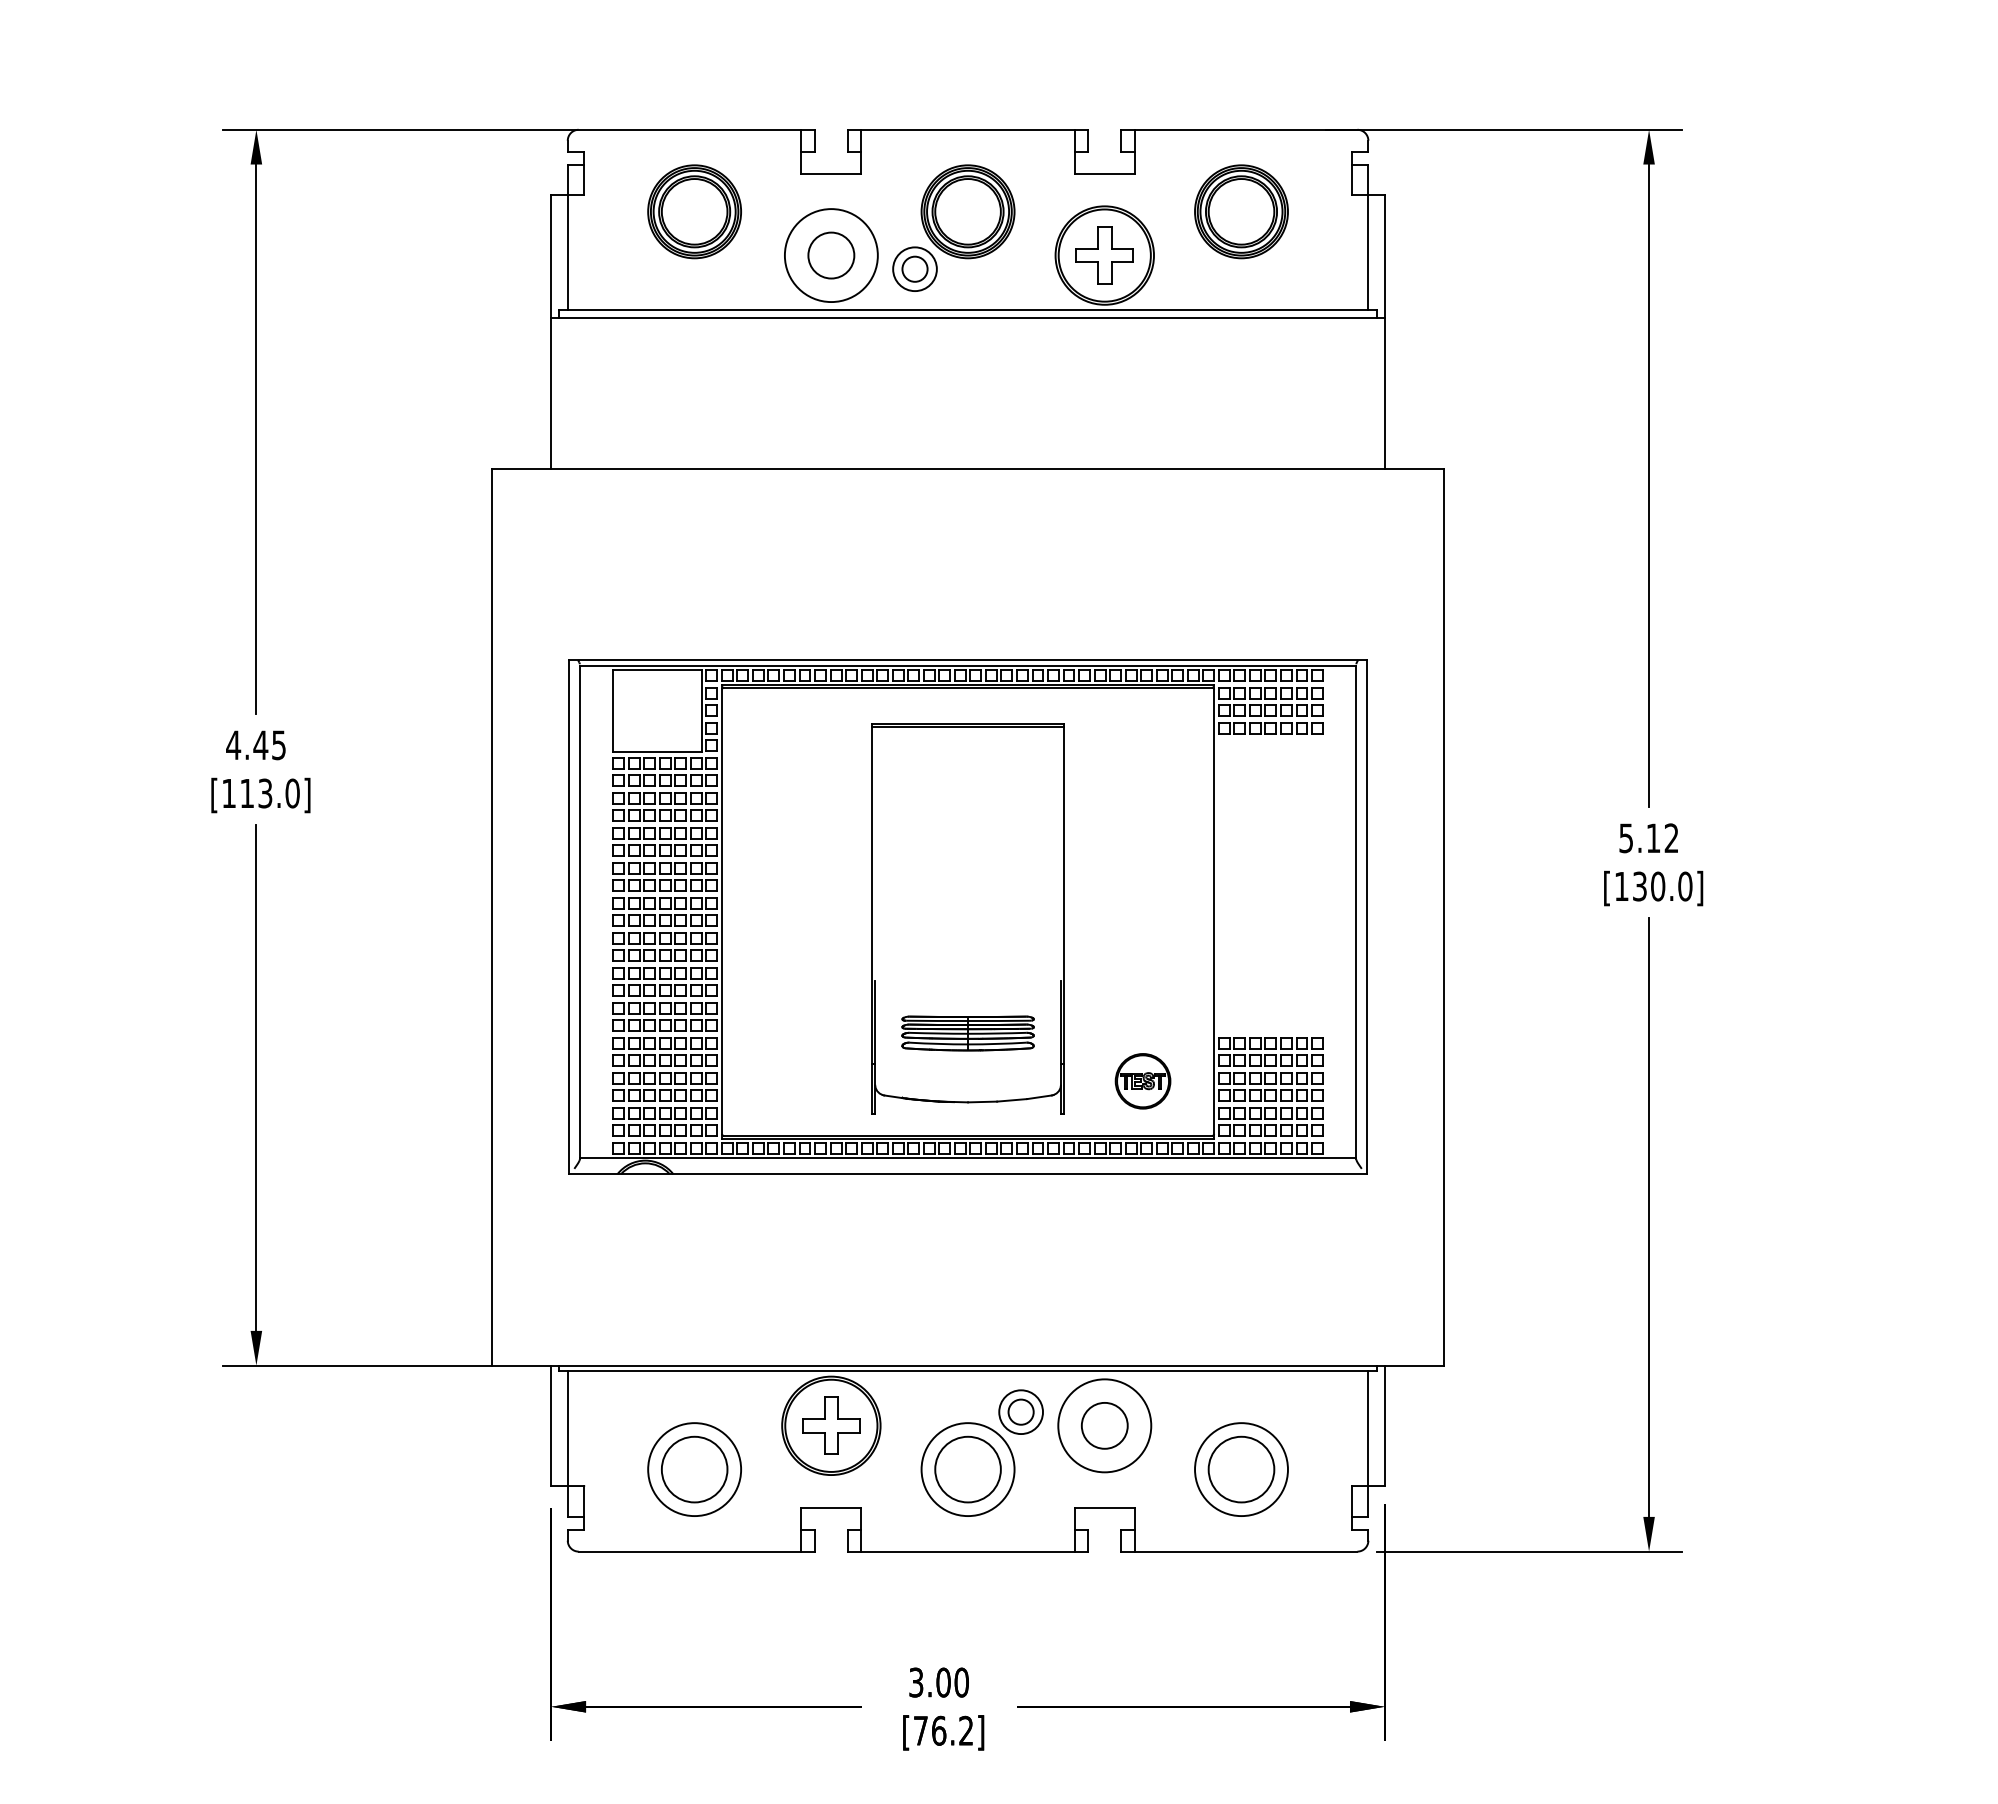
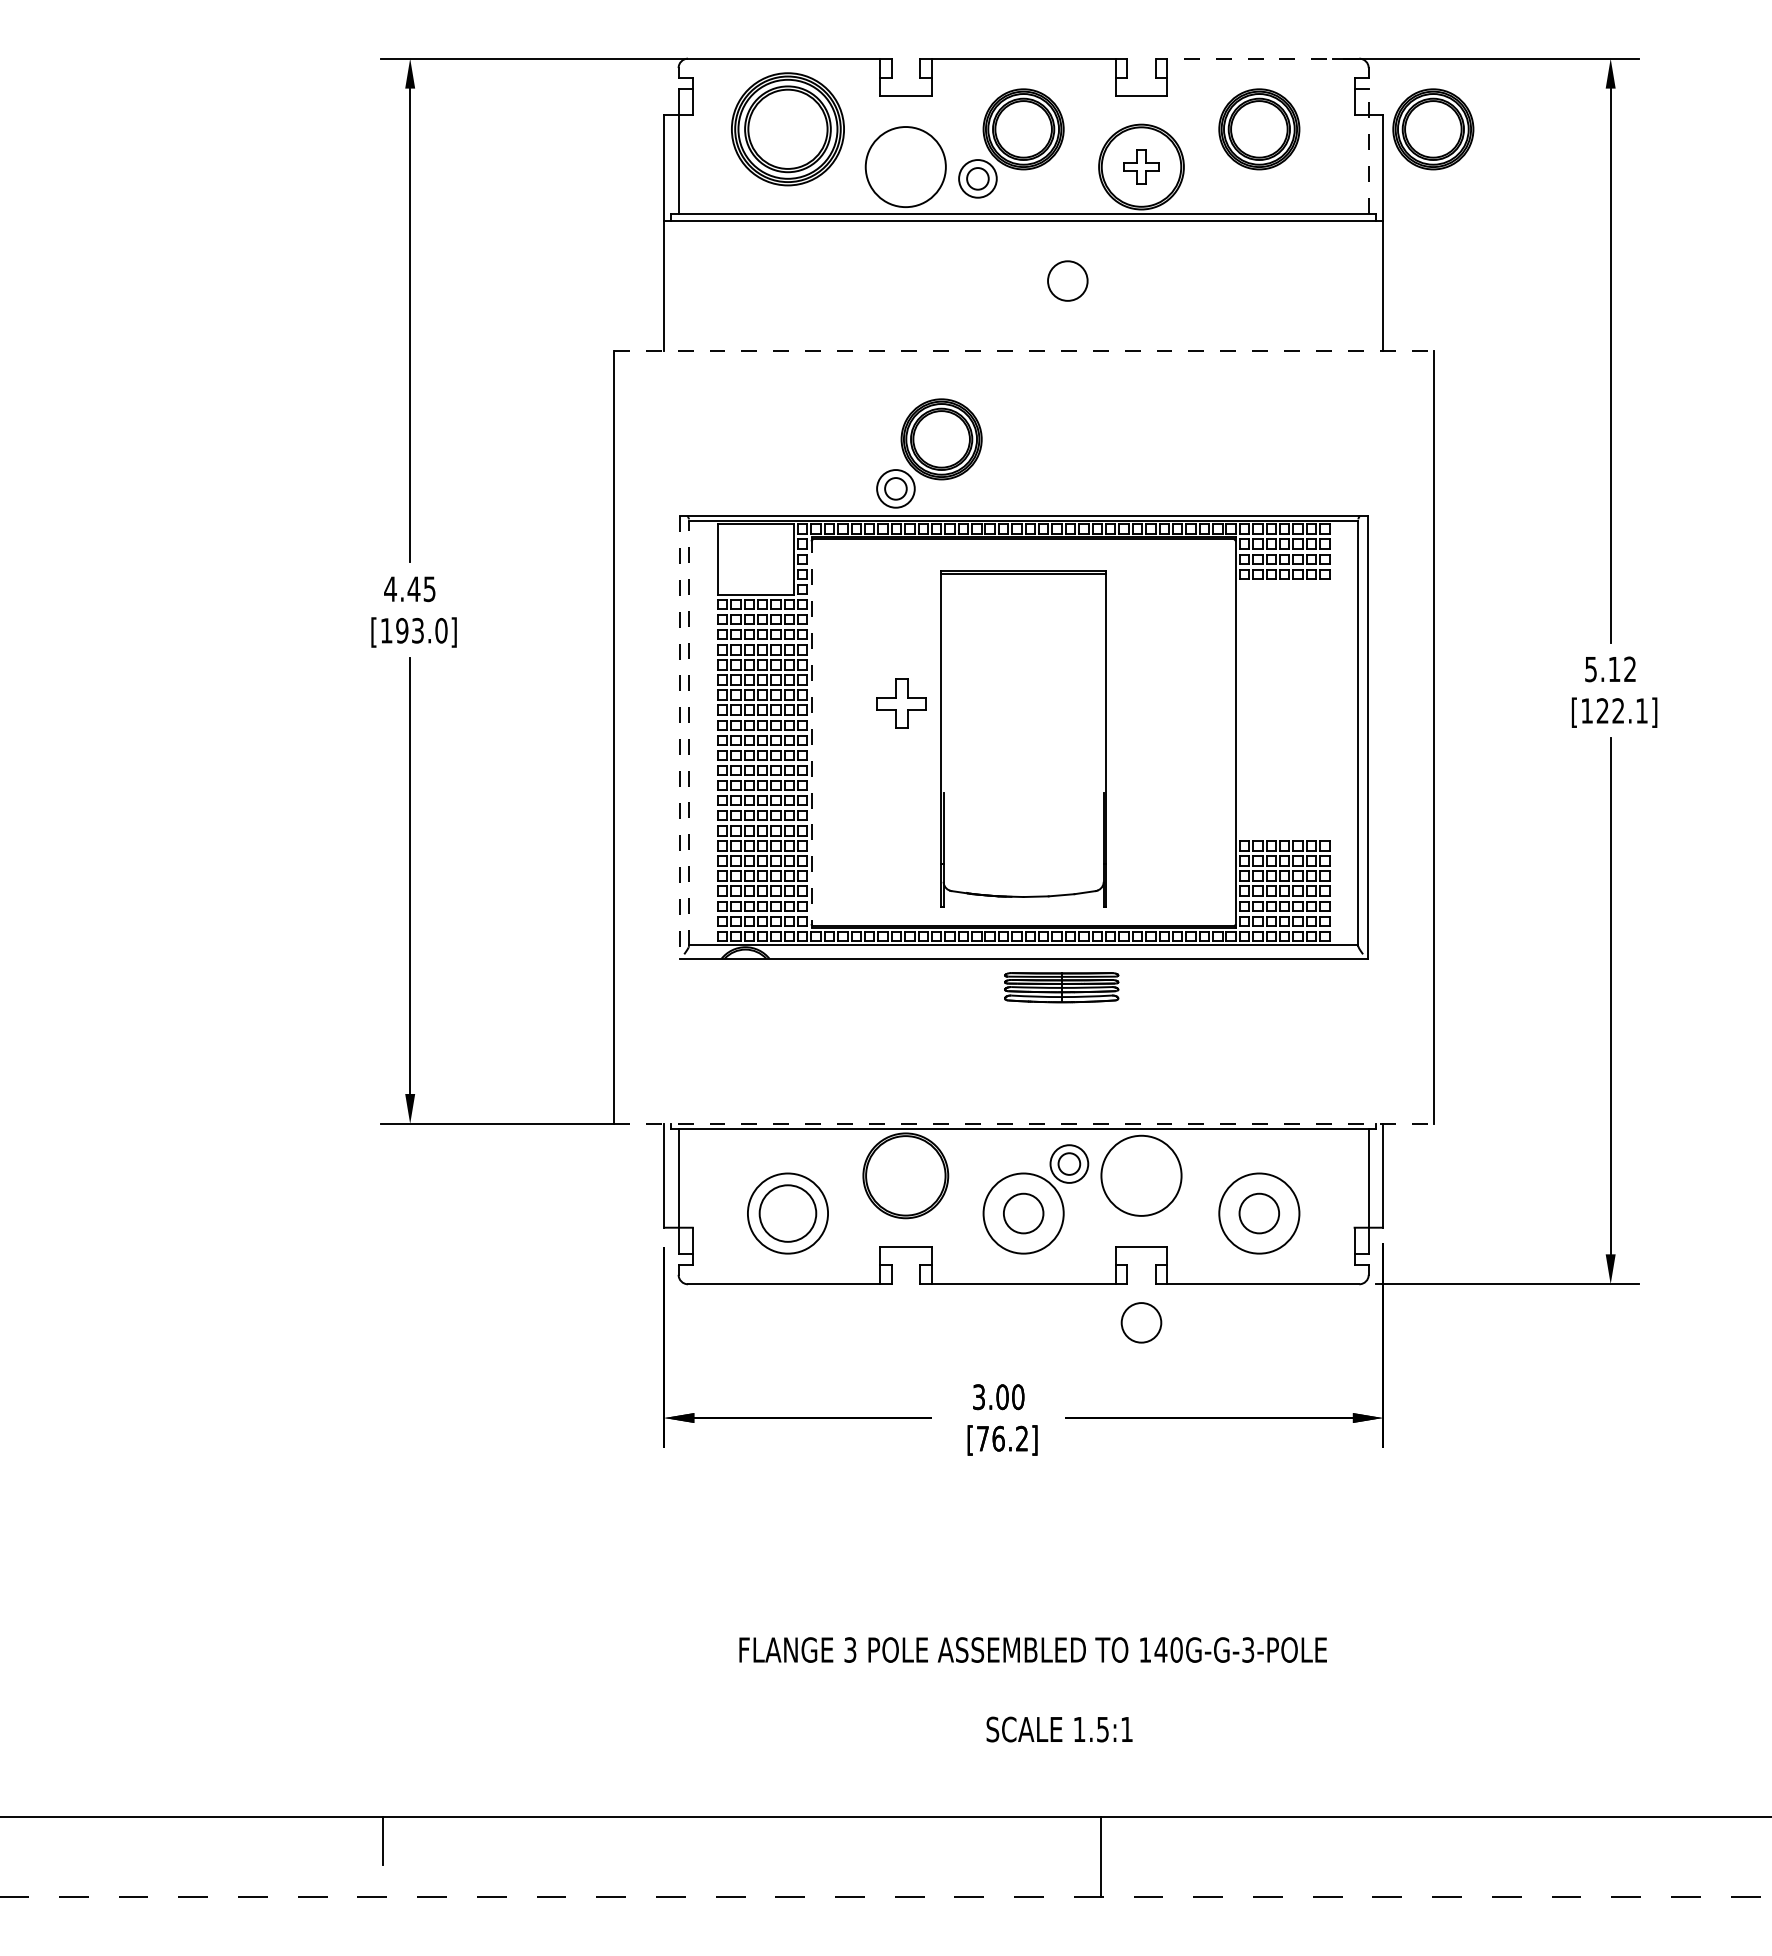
line: (1239, 129) -> (1257, 58), solid -> dashed
part: (694, 211) -> (787, 129), size x1.4
part: (1443, 211) -> (1433, 129), added
line: (1368, 237) -> (1368, 151), solid -> dashed
circle: (830, 254) -> (1067, 280), moved
part: (1104, 256) -> (1141, 167), size x0.7
line: (969, 468) -> (1024, 350), solid -> dashed
part: (858, 587) -> (929, 453), added
text: (247, 793) -> (402, 630), [113.0] -> [193.0]
text: (1662, 885) -> (1622, 710), [130.0] -> [122.1]
line: (721, 911) -> (811, 732), solid -> dashed
line: (579, 912) -> (688, 733), solid -> dashed
line: (568, 917) -> (679, 737), solid -> dashed
part: (967, 1033) -> (1061, 987), moved
part: (1143, 1080) -> (1174, 878), removed
line: (969, 1365) -> (1024, 1123), solid -> dashed
part: (830, 1425) -> (901, 703), moved
circle: (1104, 1425) -> (1141, 1322), moved
circle: (967, 1469) -> (1023, 1213), size x0.7
circle: (1241, 1469) -> (1259, 1213), size x0.7

